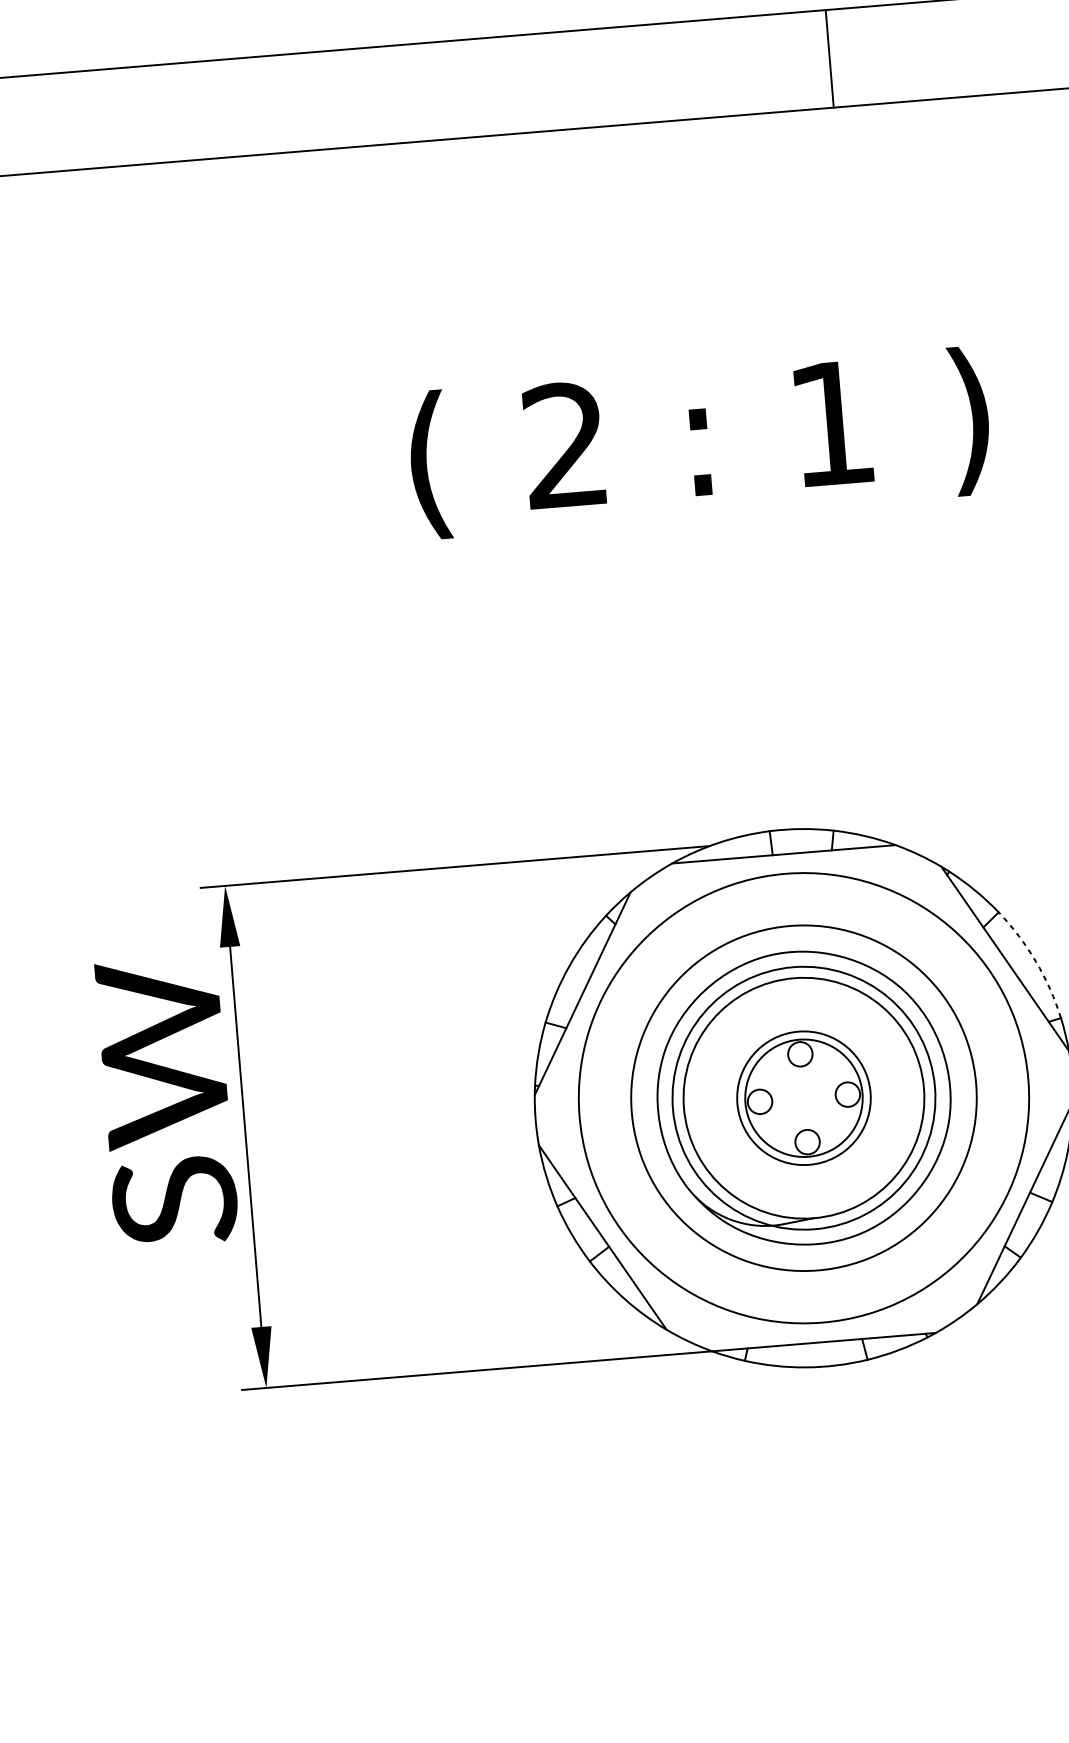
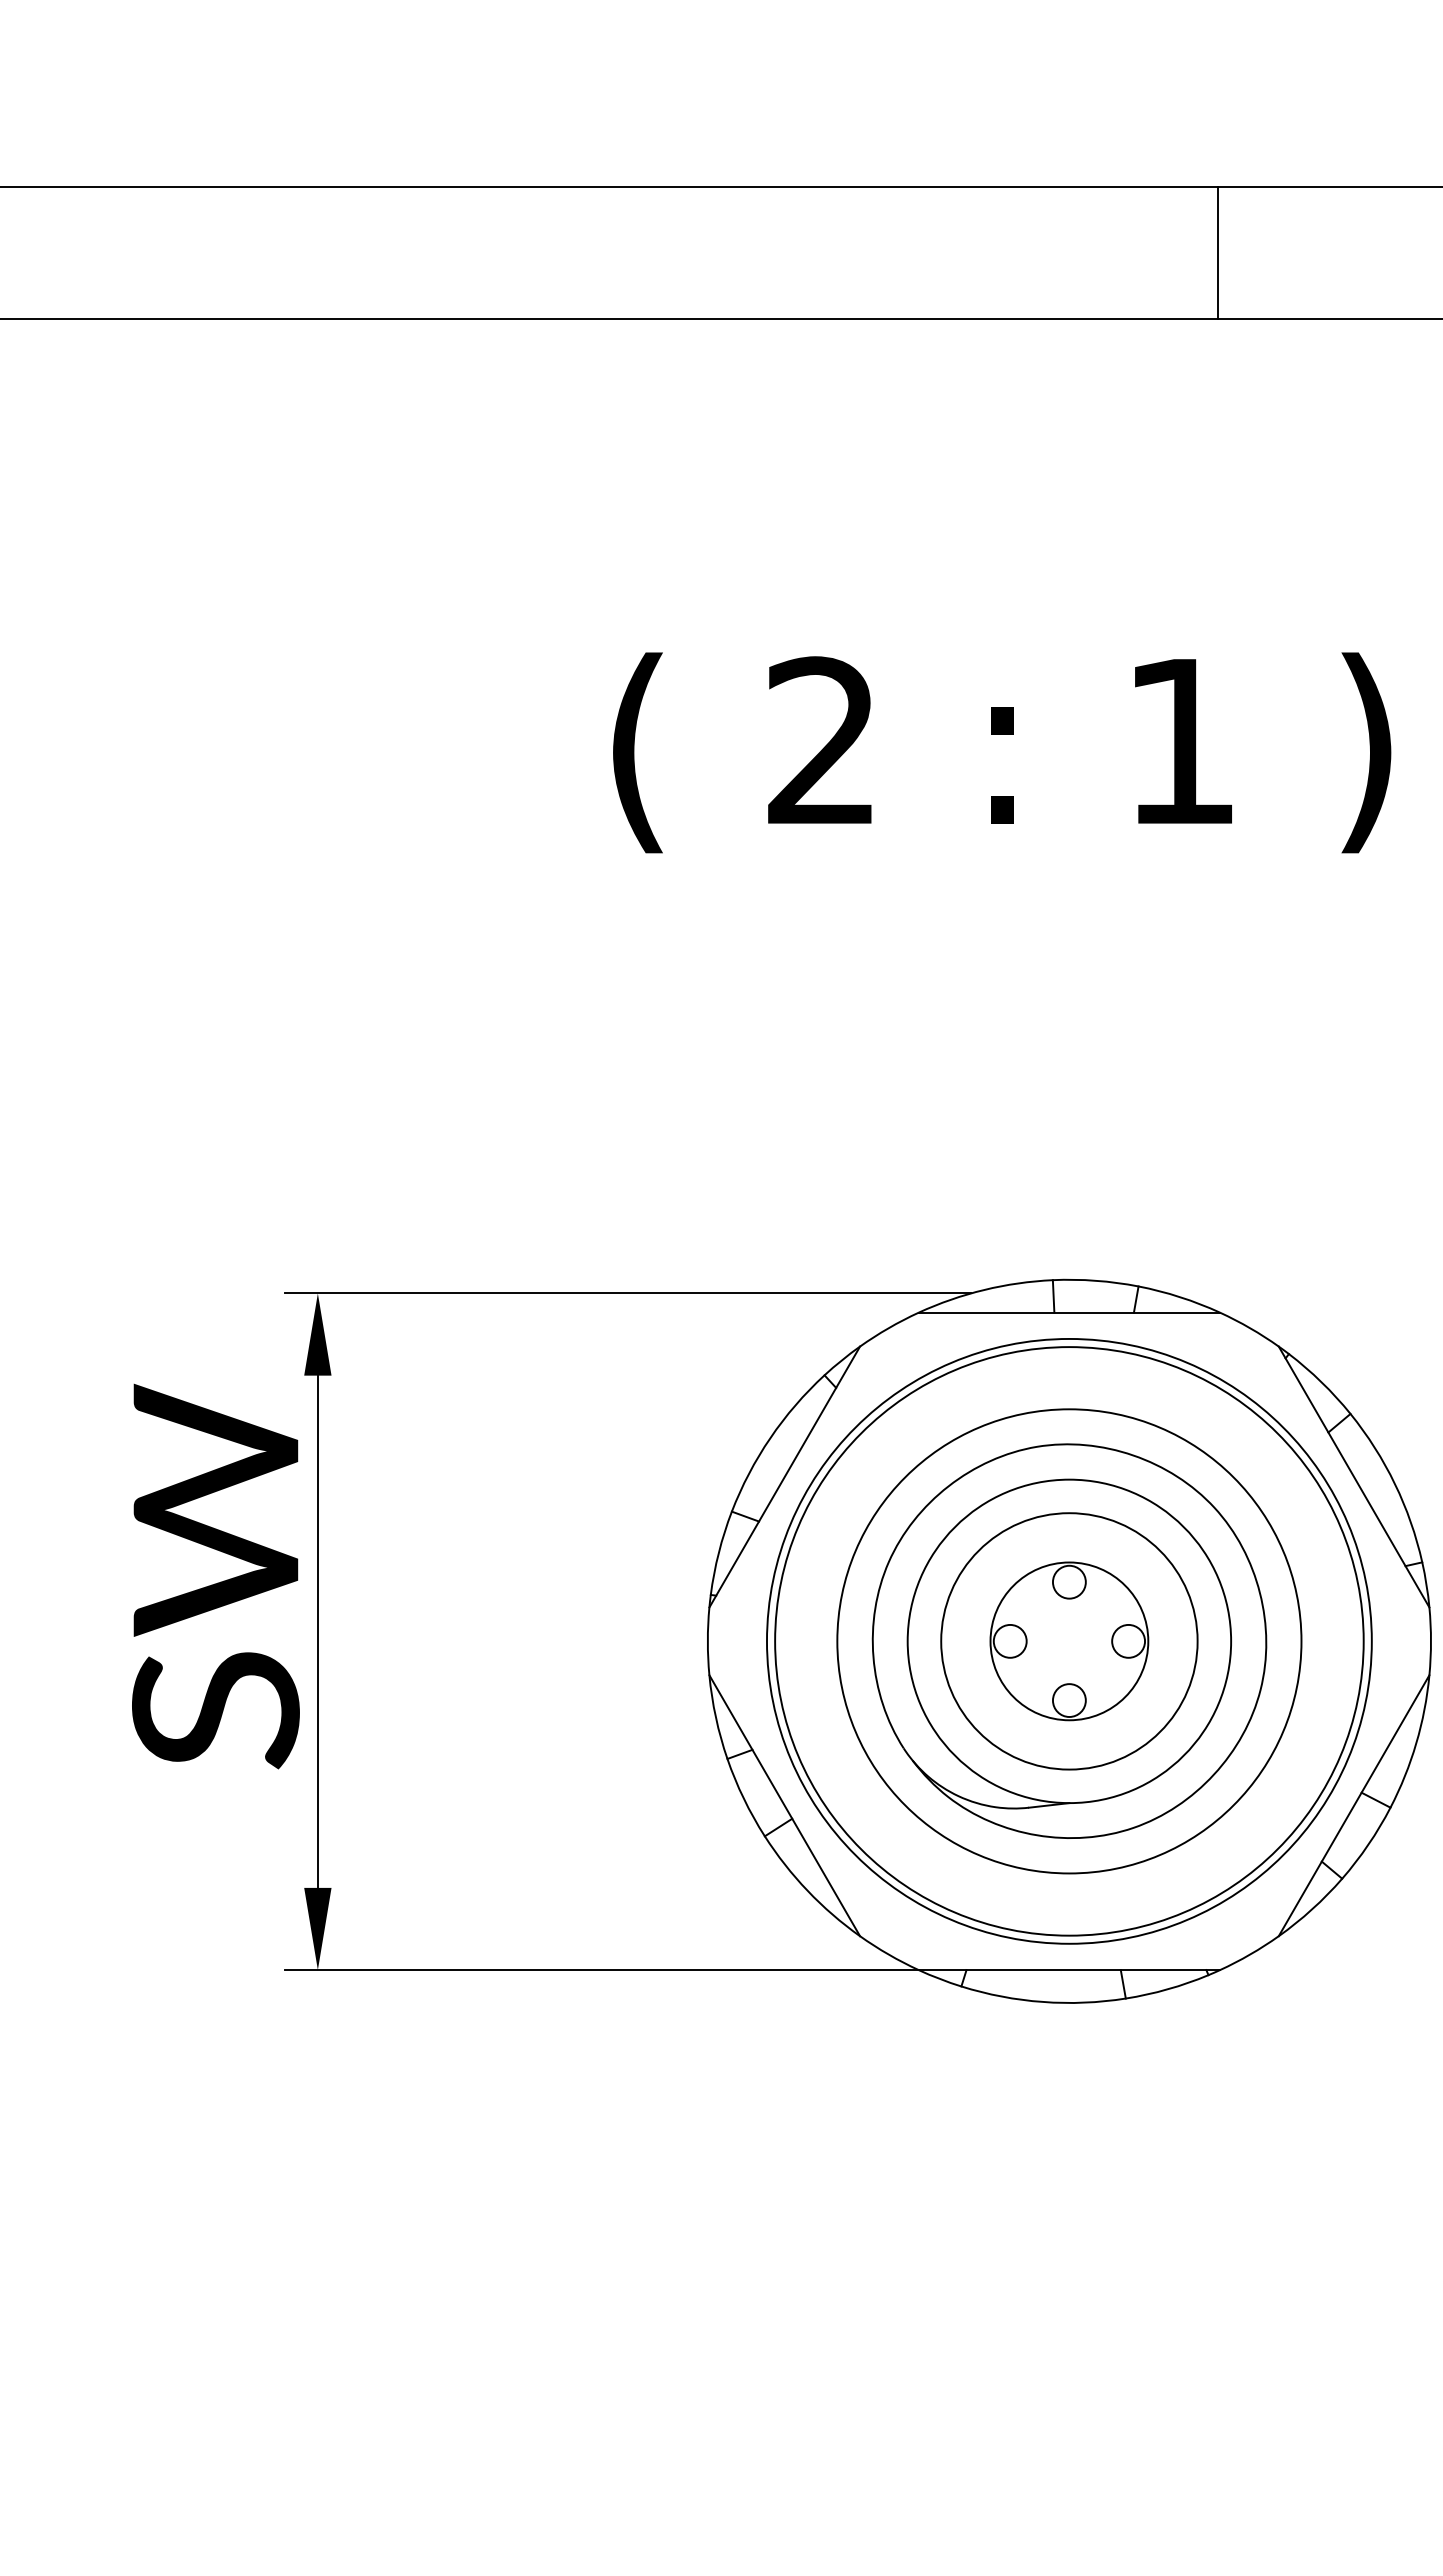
arc: (1035, 961) -> (1394, 1484), dashed -> solid
circle: (804, 1098) -> (1069, 1641), size x1.43
circle: (804, 1098) -> (1069, 1641), size x1.67

